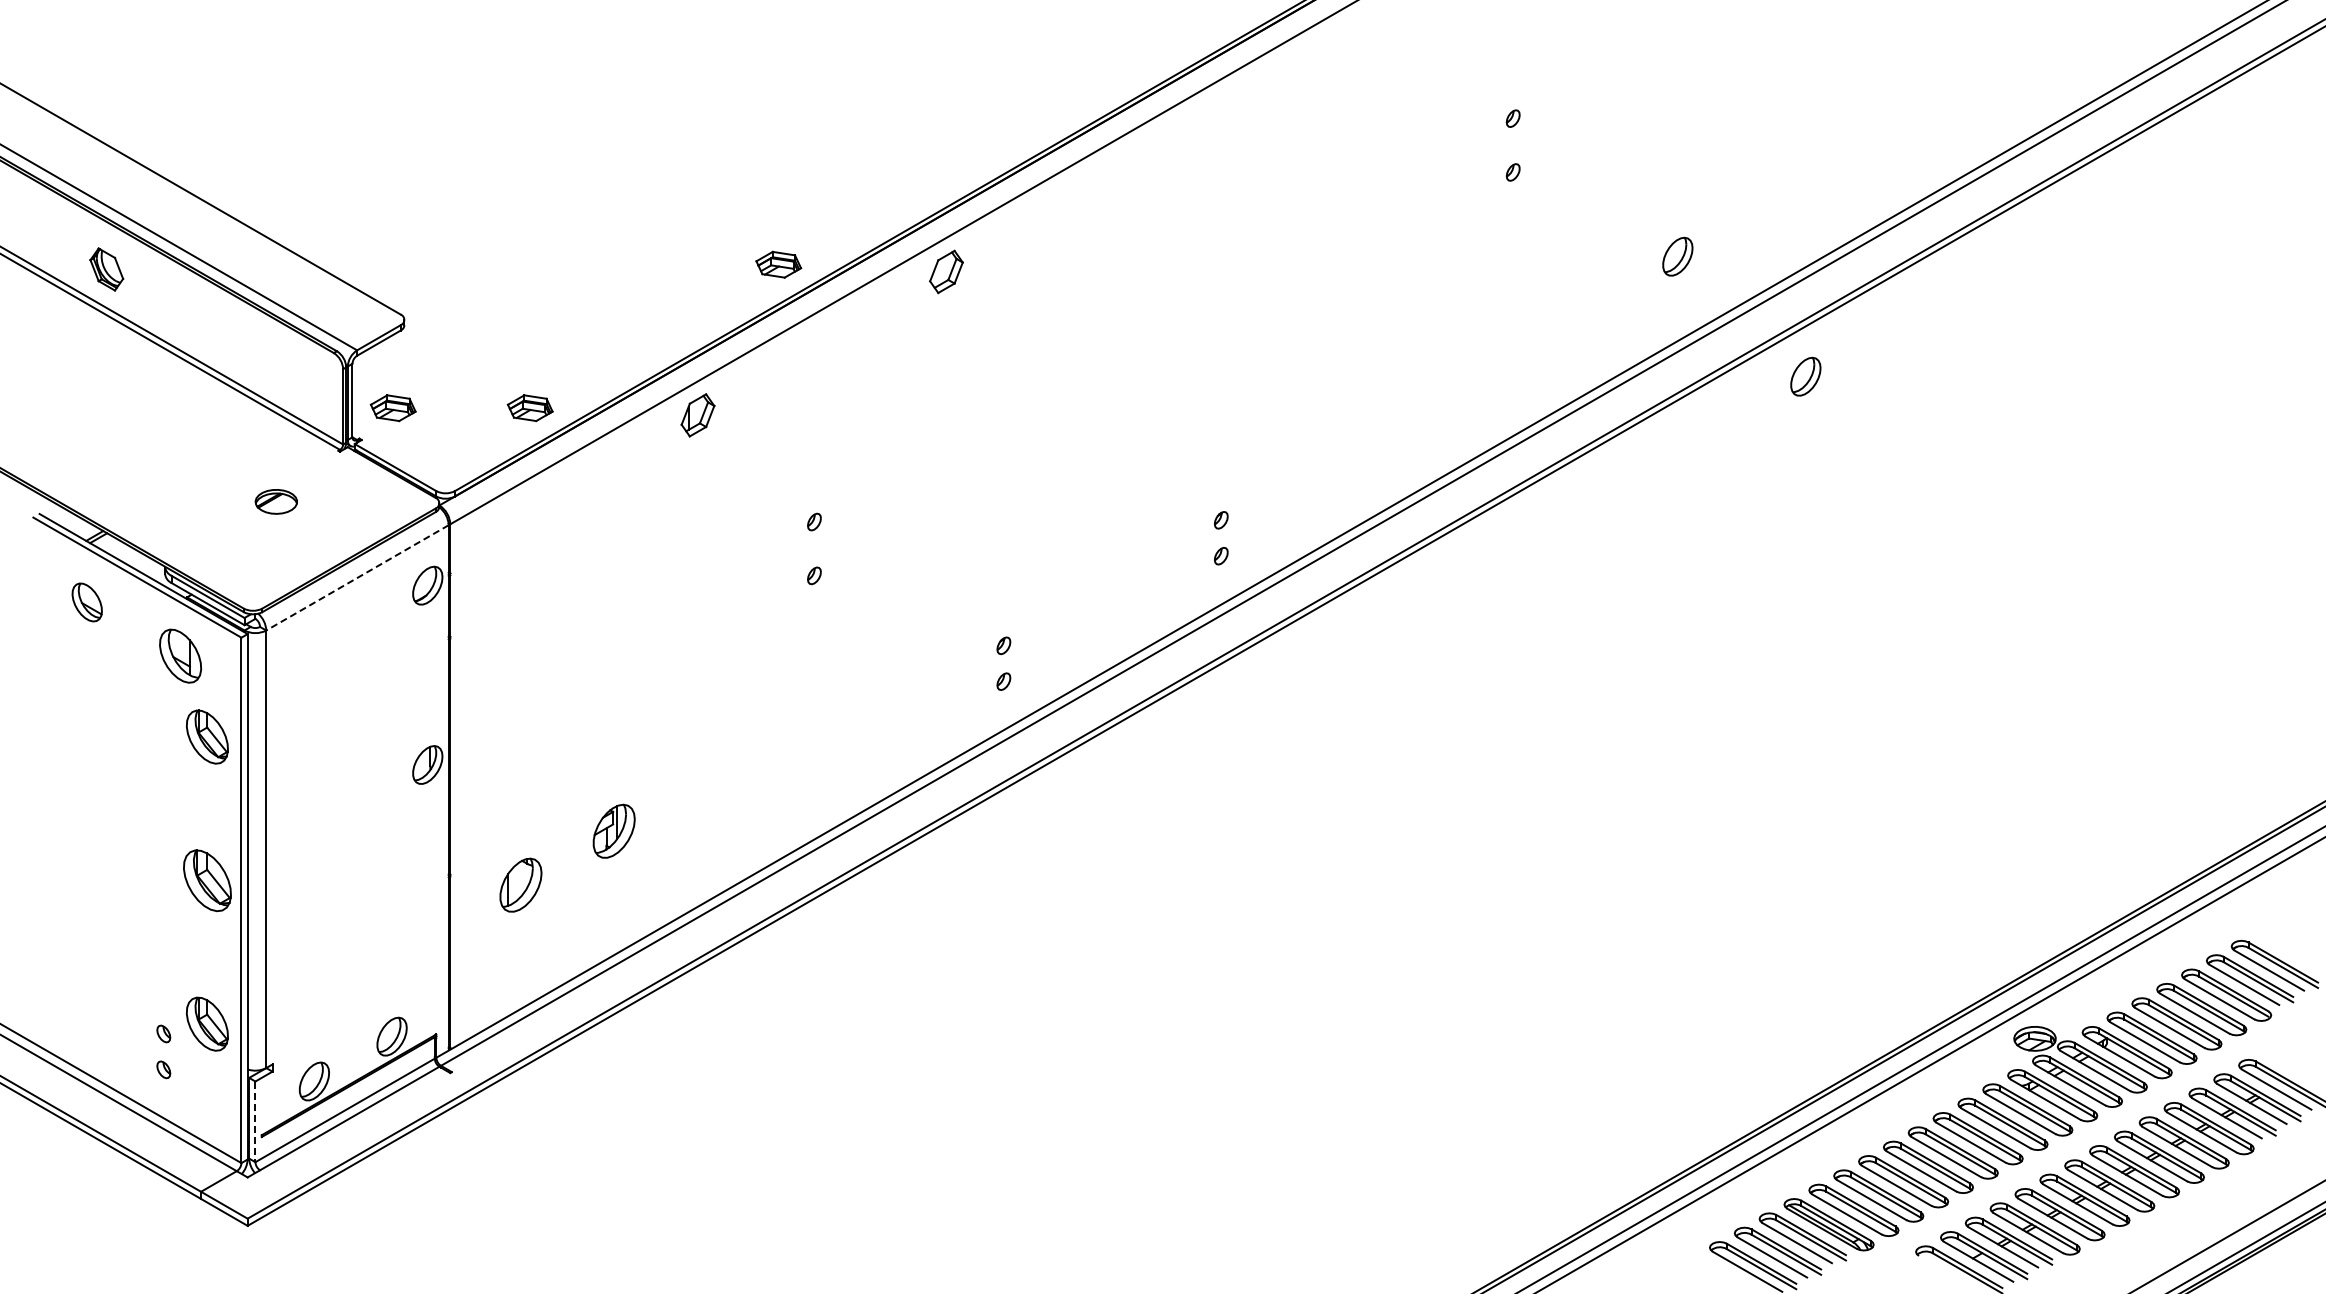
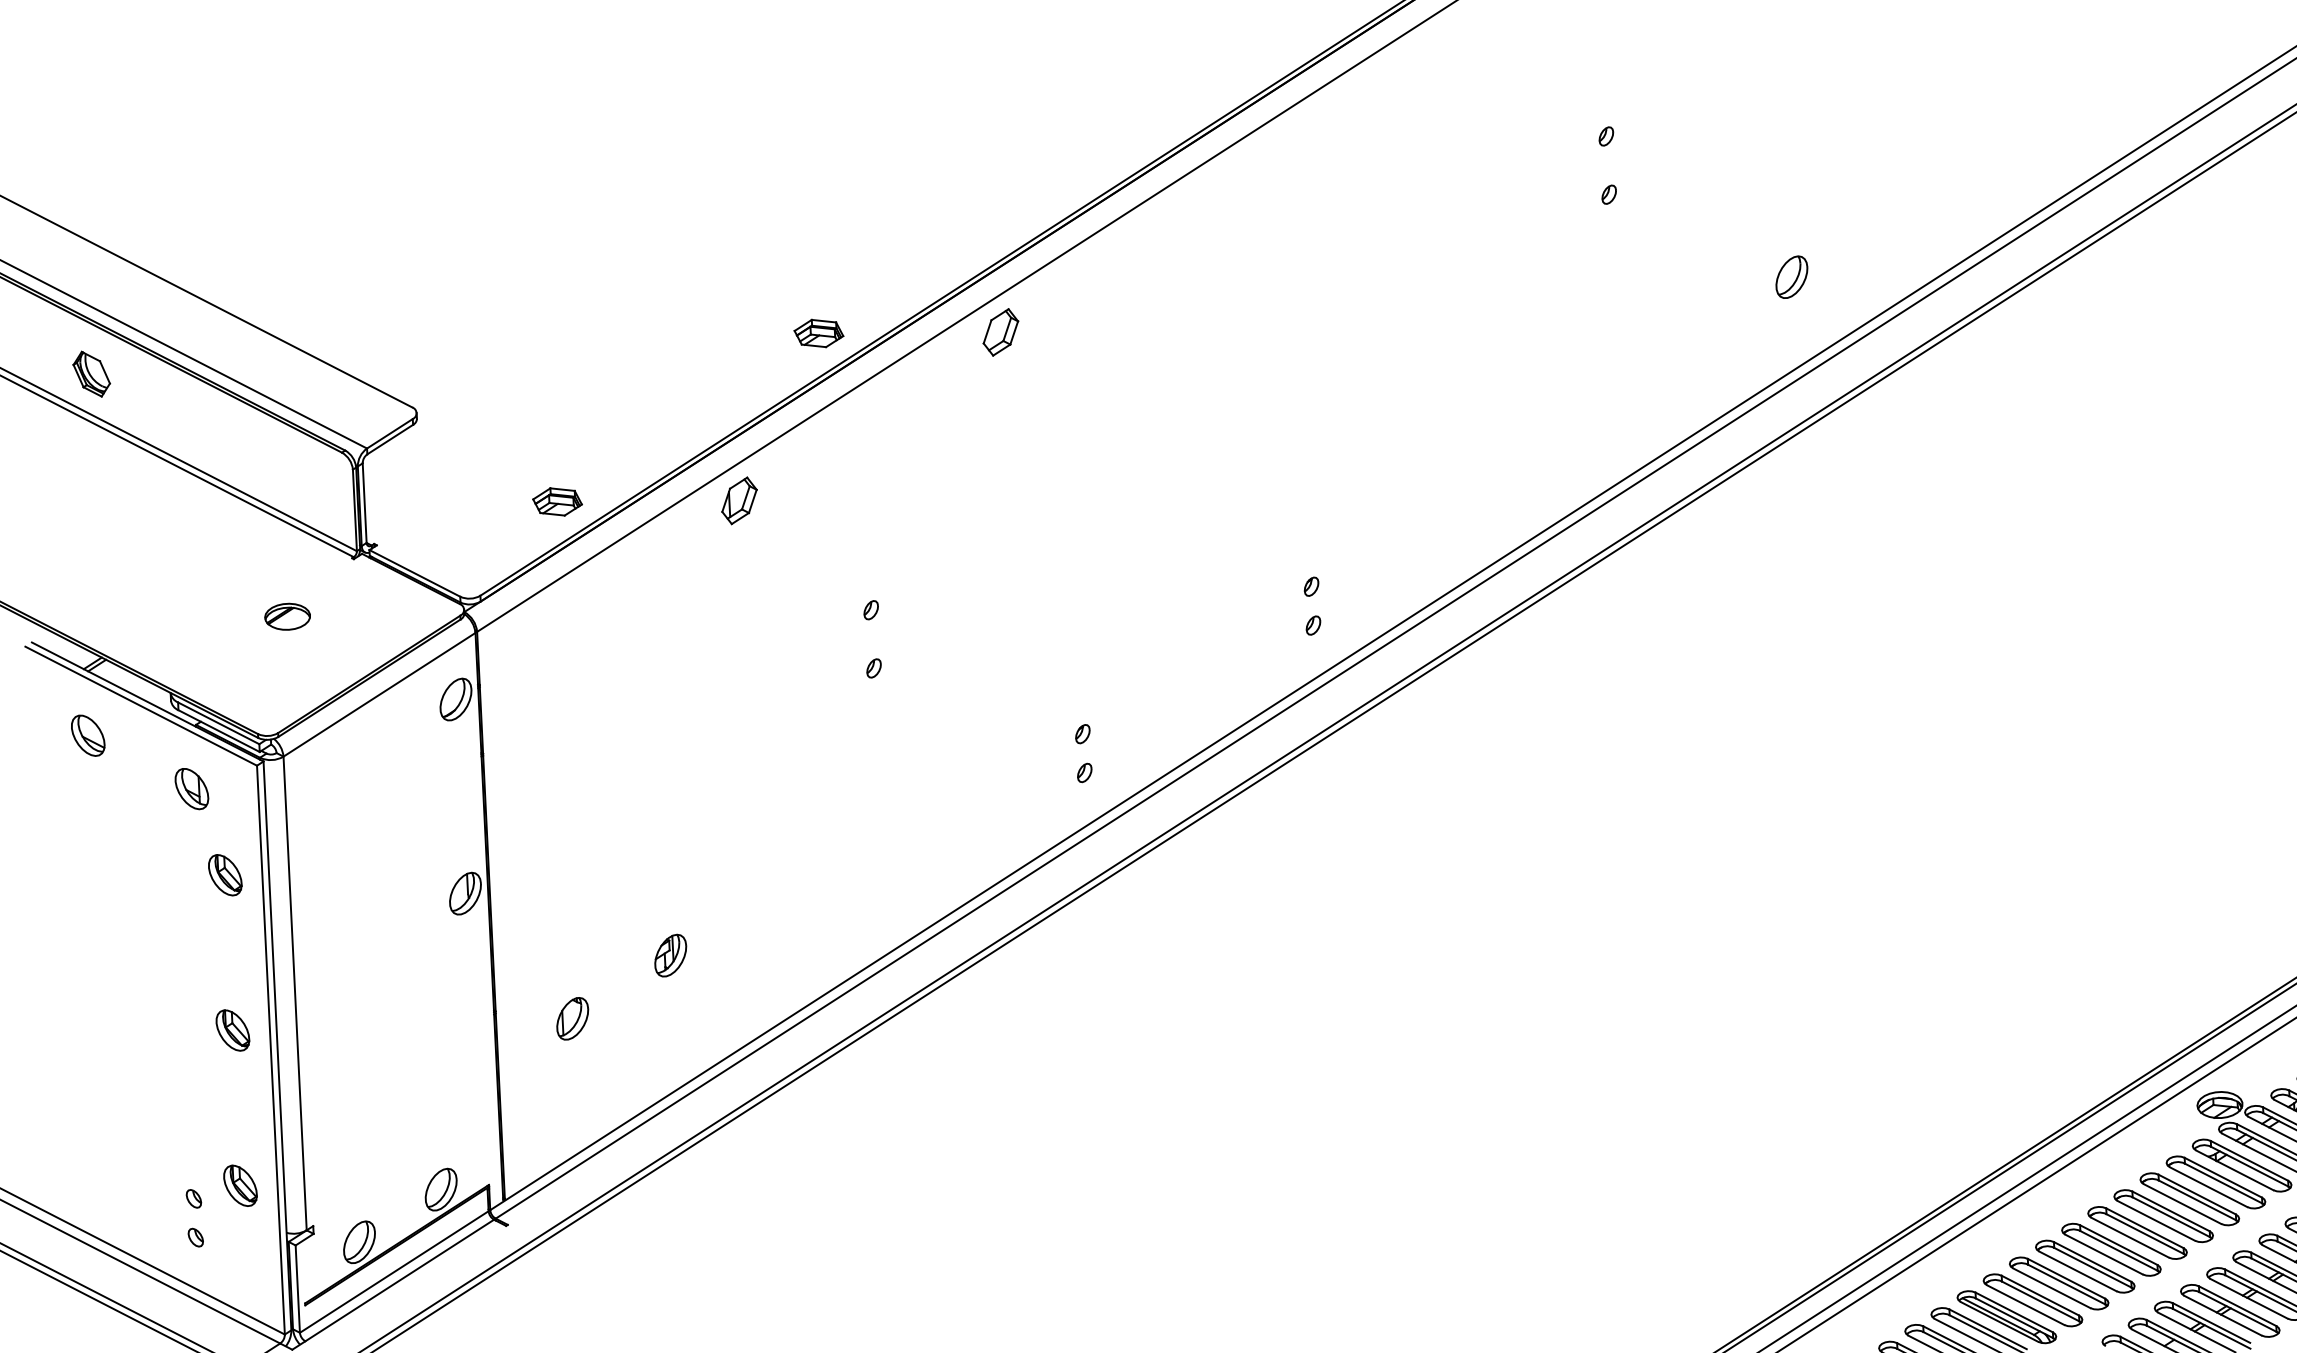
part: (1805, 376) -> (1936, 400), removed
part: (392, 408) -> (408, 509), removed
line: (357, 578) -> (379, 695), dashed -> solid
part: (179, 656) -> (190, 789), size x0.71
part: (206, 737) -> (224, 875), size x0.71
part: (613, 831) -> (670, 955), size x0.71
part: (206, 880) -> (232, 1030), size x0.62
part: (520, 884) -> (572, 1018), size x0.71
part: (206, 1023) -> (239, 1185), size x0.71
line: (255, 1122) -> (297, 1289), dashed -> solid

